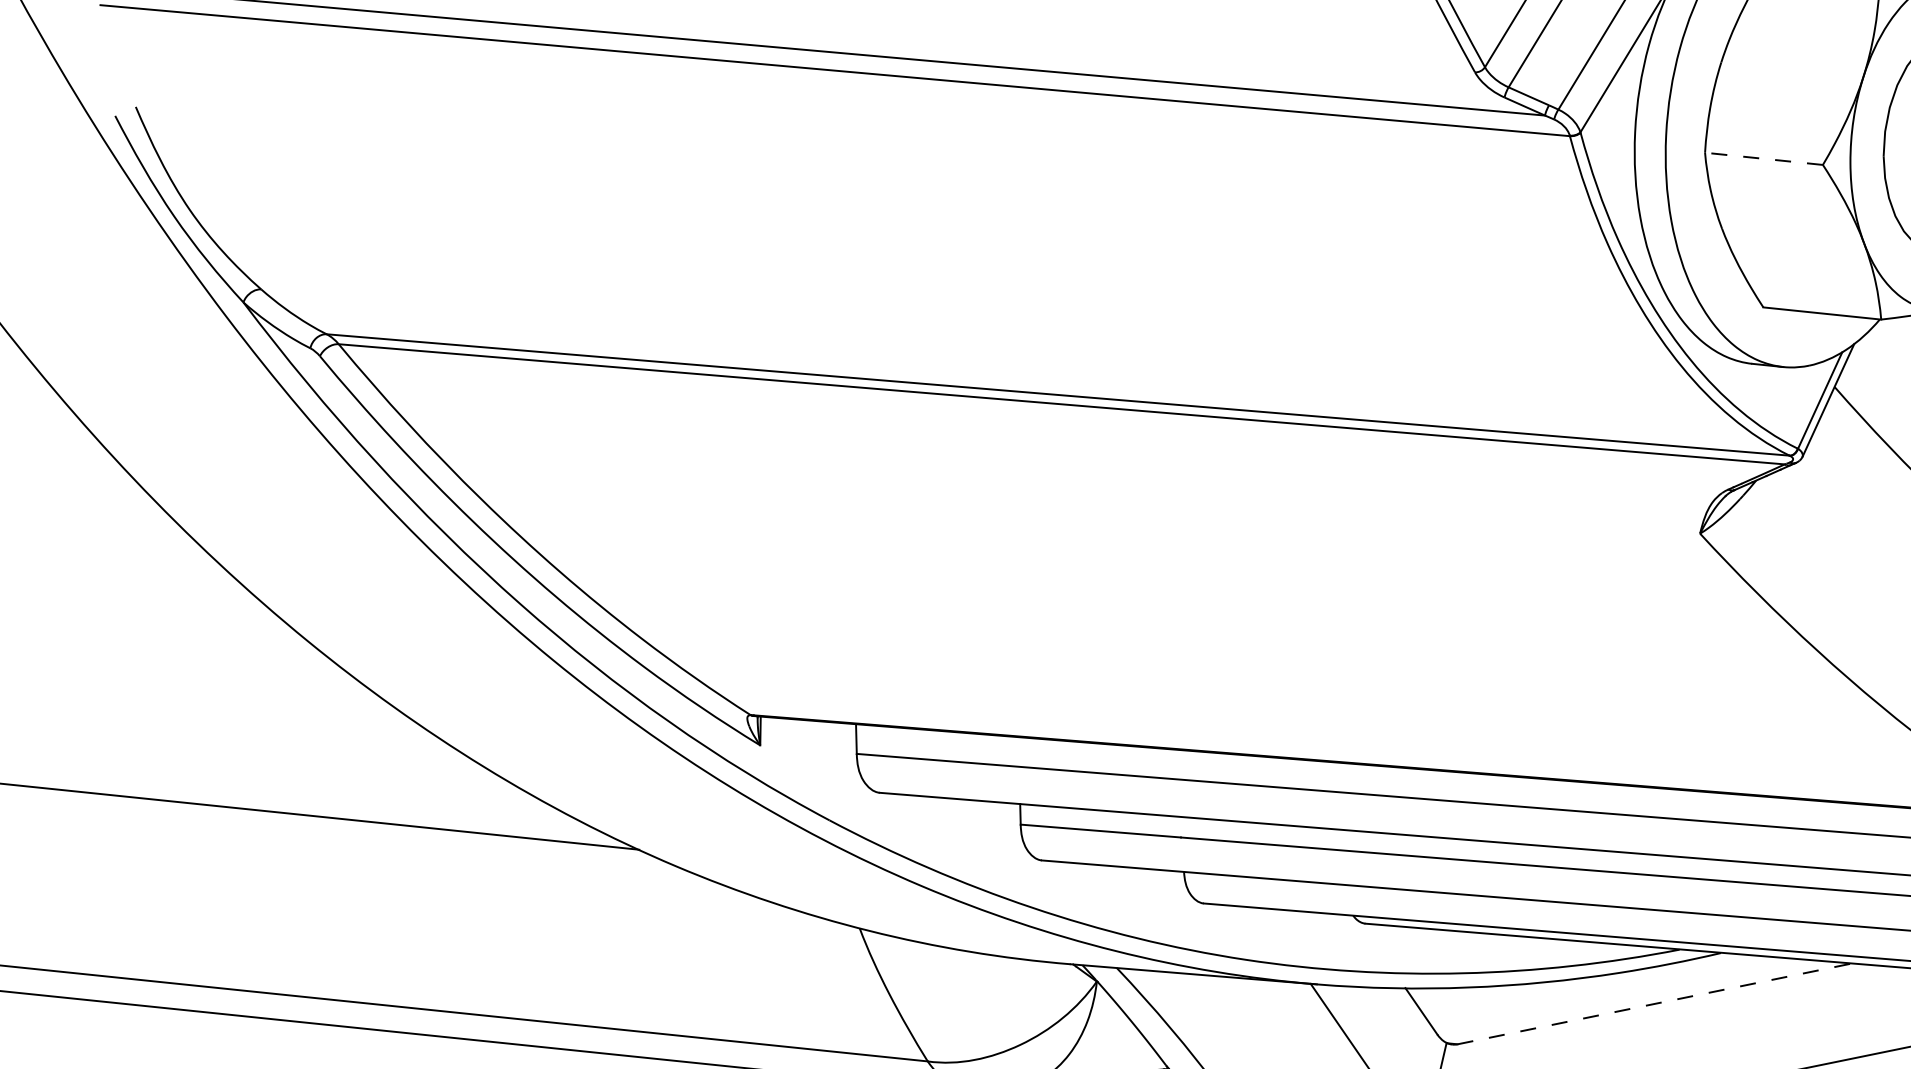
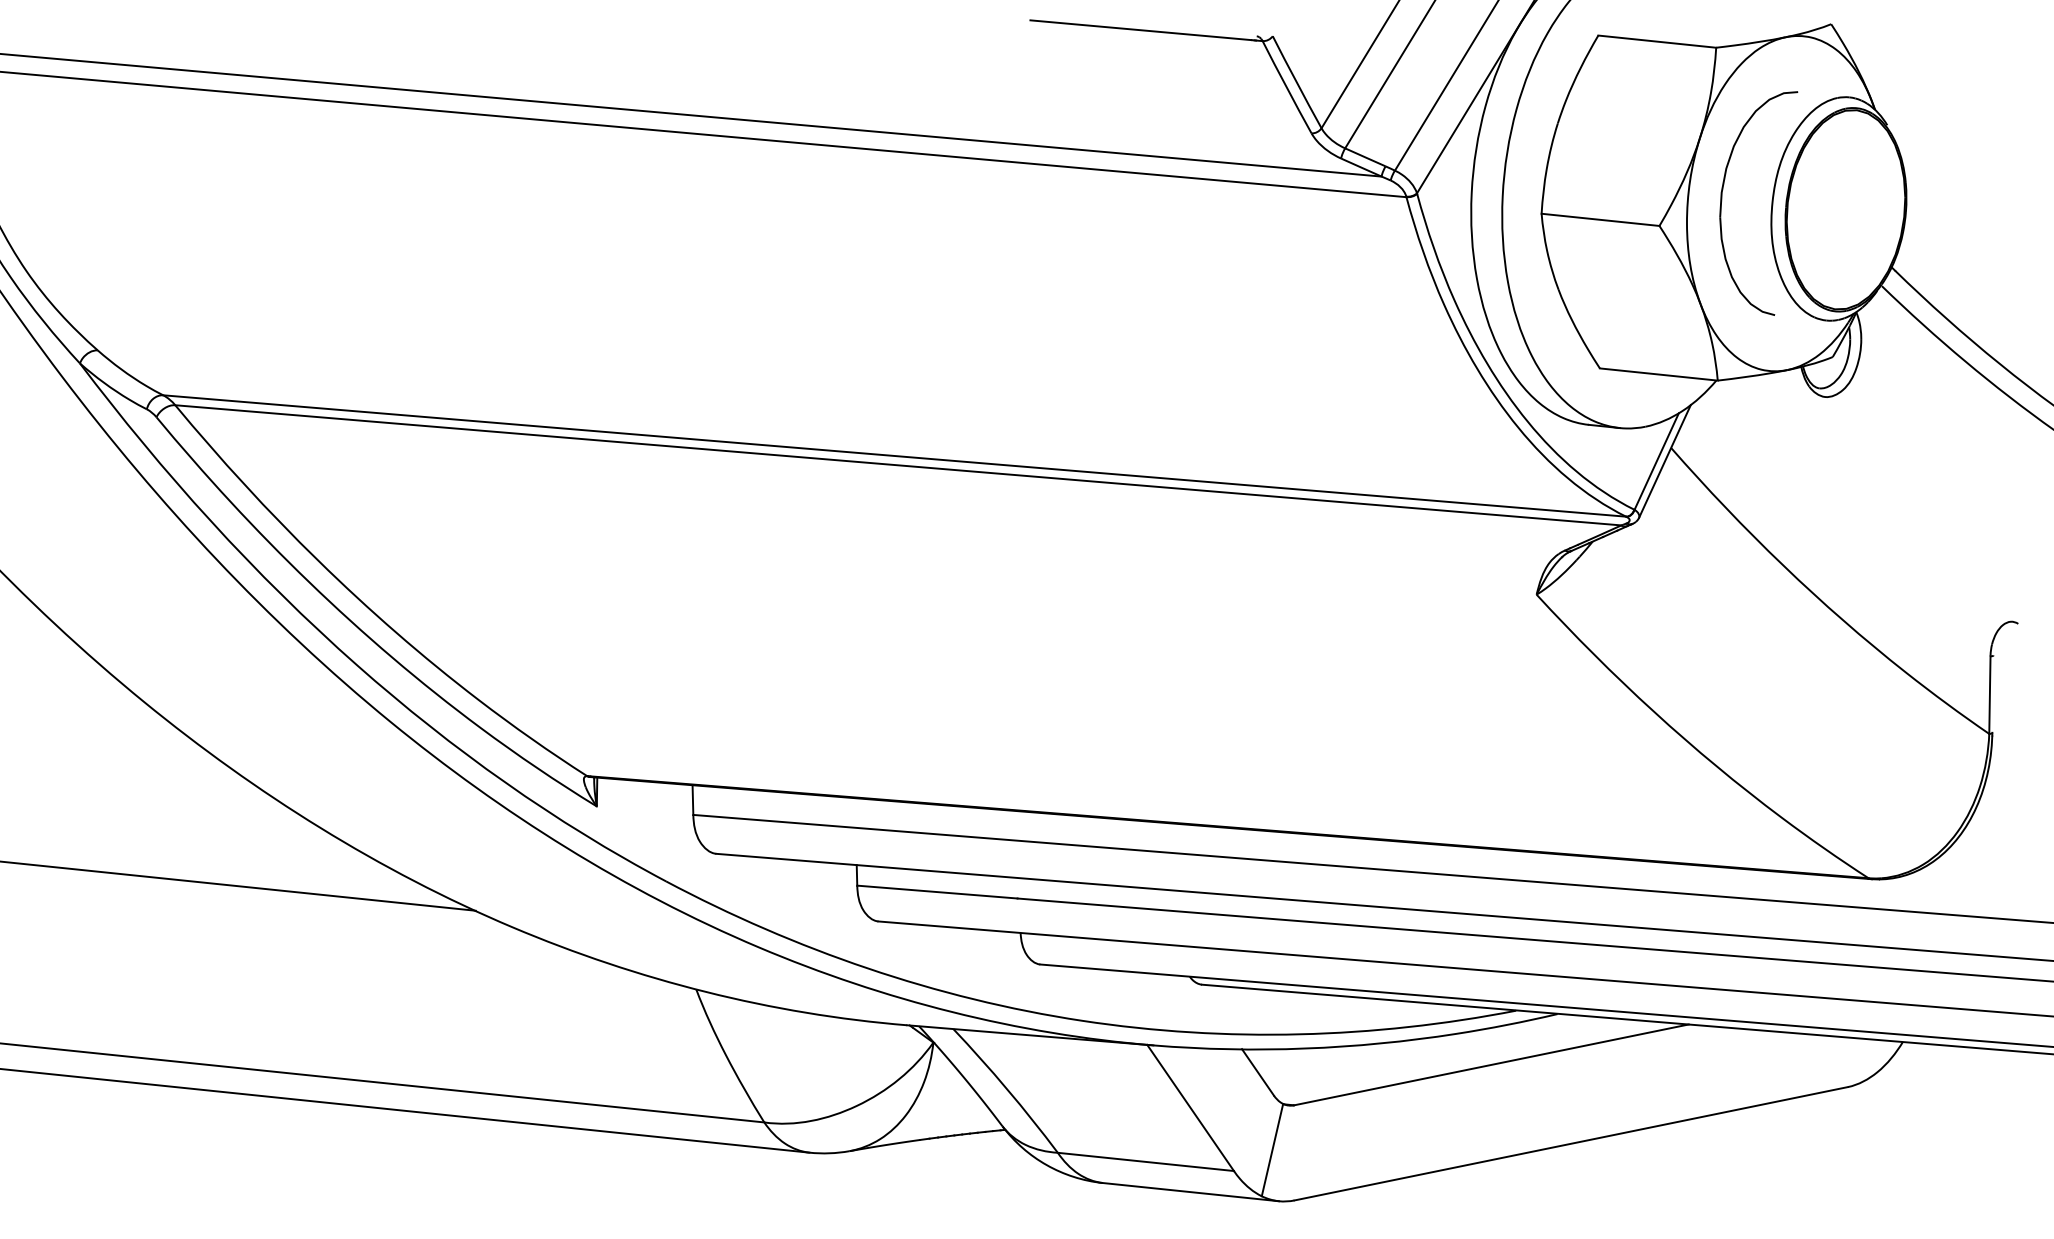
line: (1763, 158) -> (1600, 219), dashed -> solid
line: (1654, 1003) -> (1491, 1064), dashed -> solid

